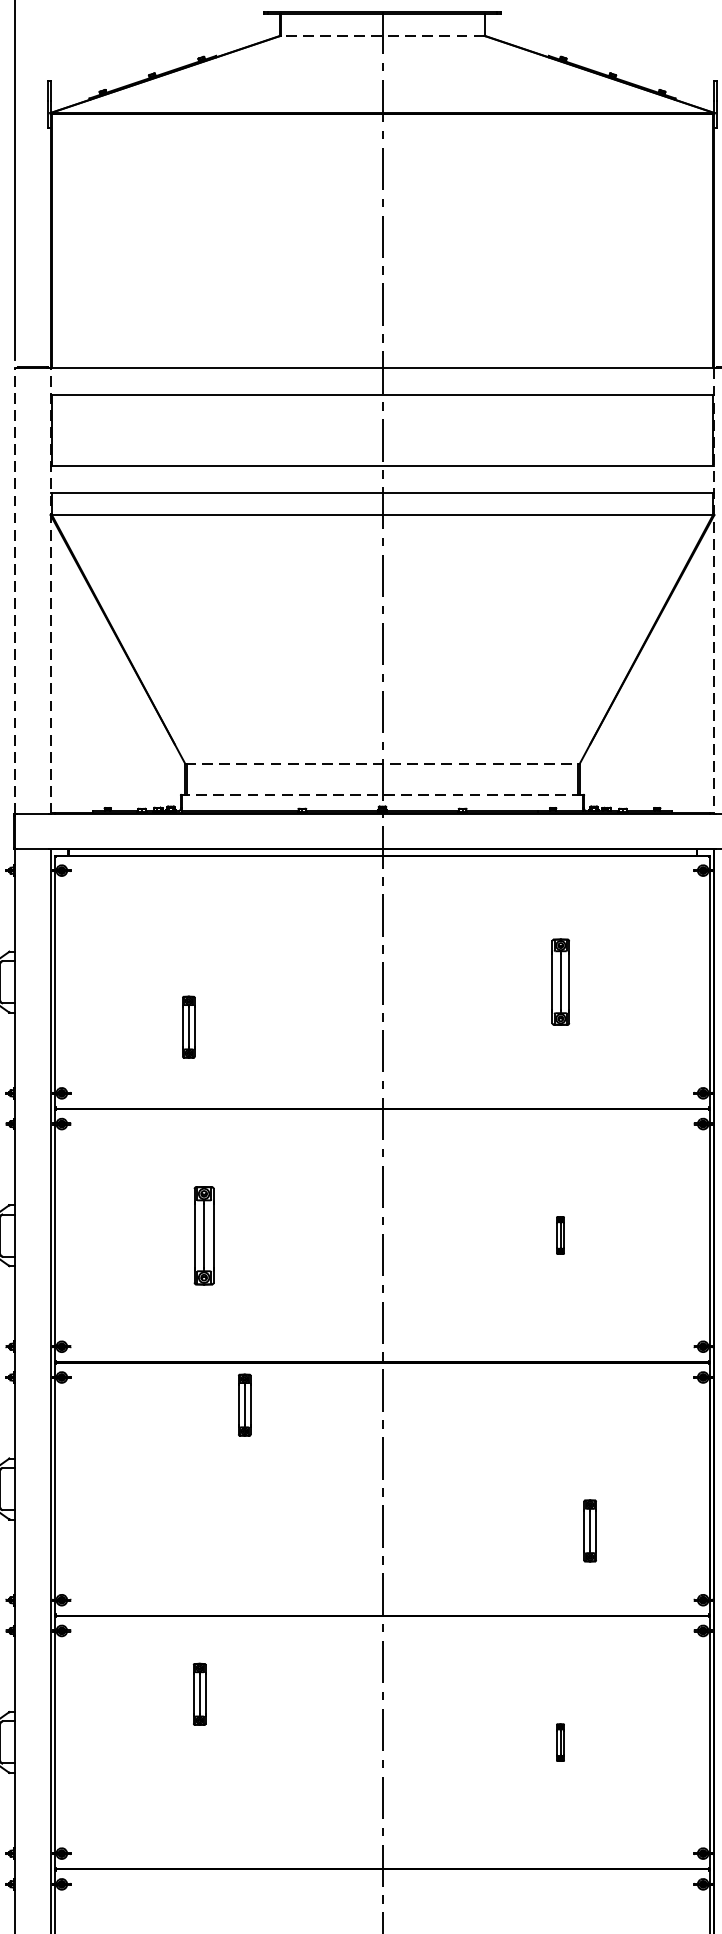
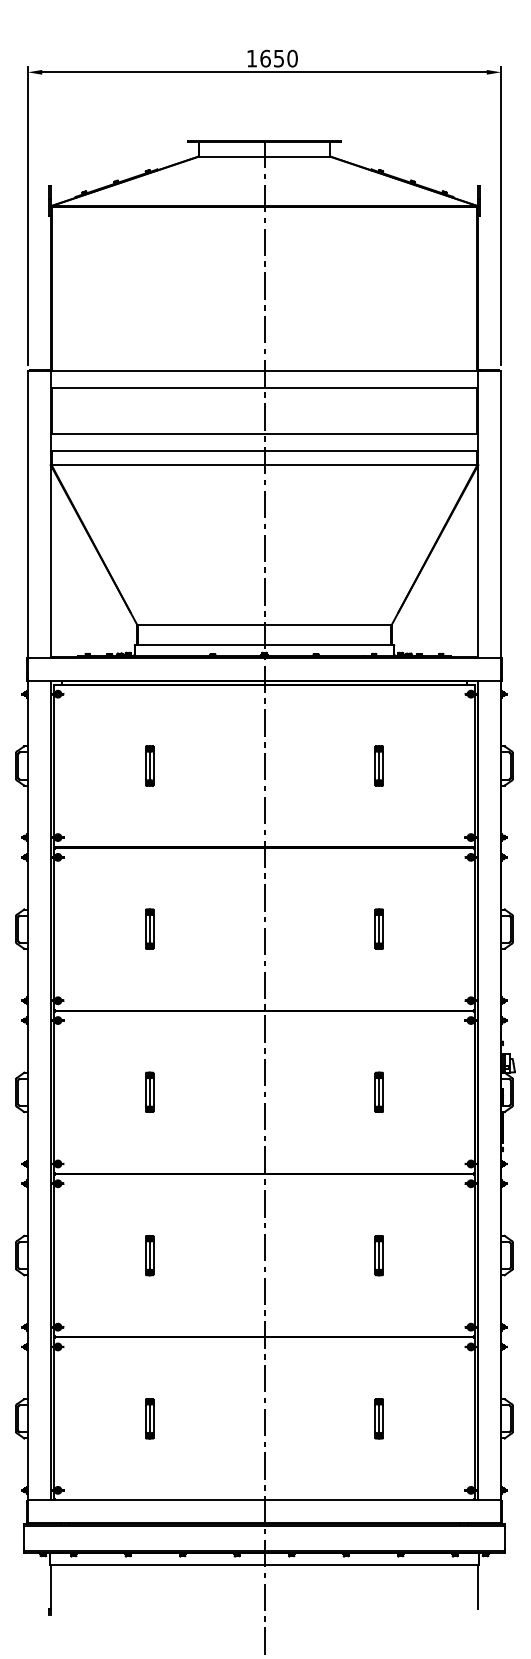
line: (382, 35) -> (264, 156), dashed -> solid
line: (14, 590) -> (27, 513), dashed -> solid
line: (50, 590) -> (50, 513), dashed -> solid
line: (714, 591) -> (478, 514), dashed -> solid
line: (384, 764) -> (265, 625), dashed -> solid
line: (382, 795) -> (264, 645), dashed -> solid
part: (559, 981) -> (378, 765), size x0.71
part: (188, 1026) -> (149, 765), moved
part: (203, 1234) -> (149, 928), size x0.62
part: (559, 1234) -> (378, 928), size x1.67
part: (244, 1403) -> (149, 1091), moved
part: (589, 1529) -> (378, 1091), moved
part: (199, 1694) -> (149, 1255), moved
part: (559, 1742) -> (378, 1255), size x1.67

